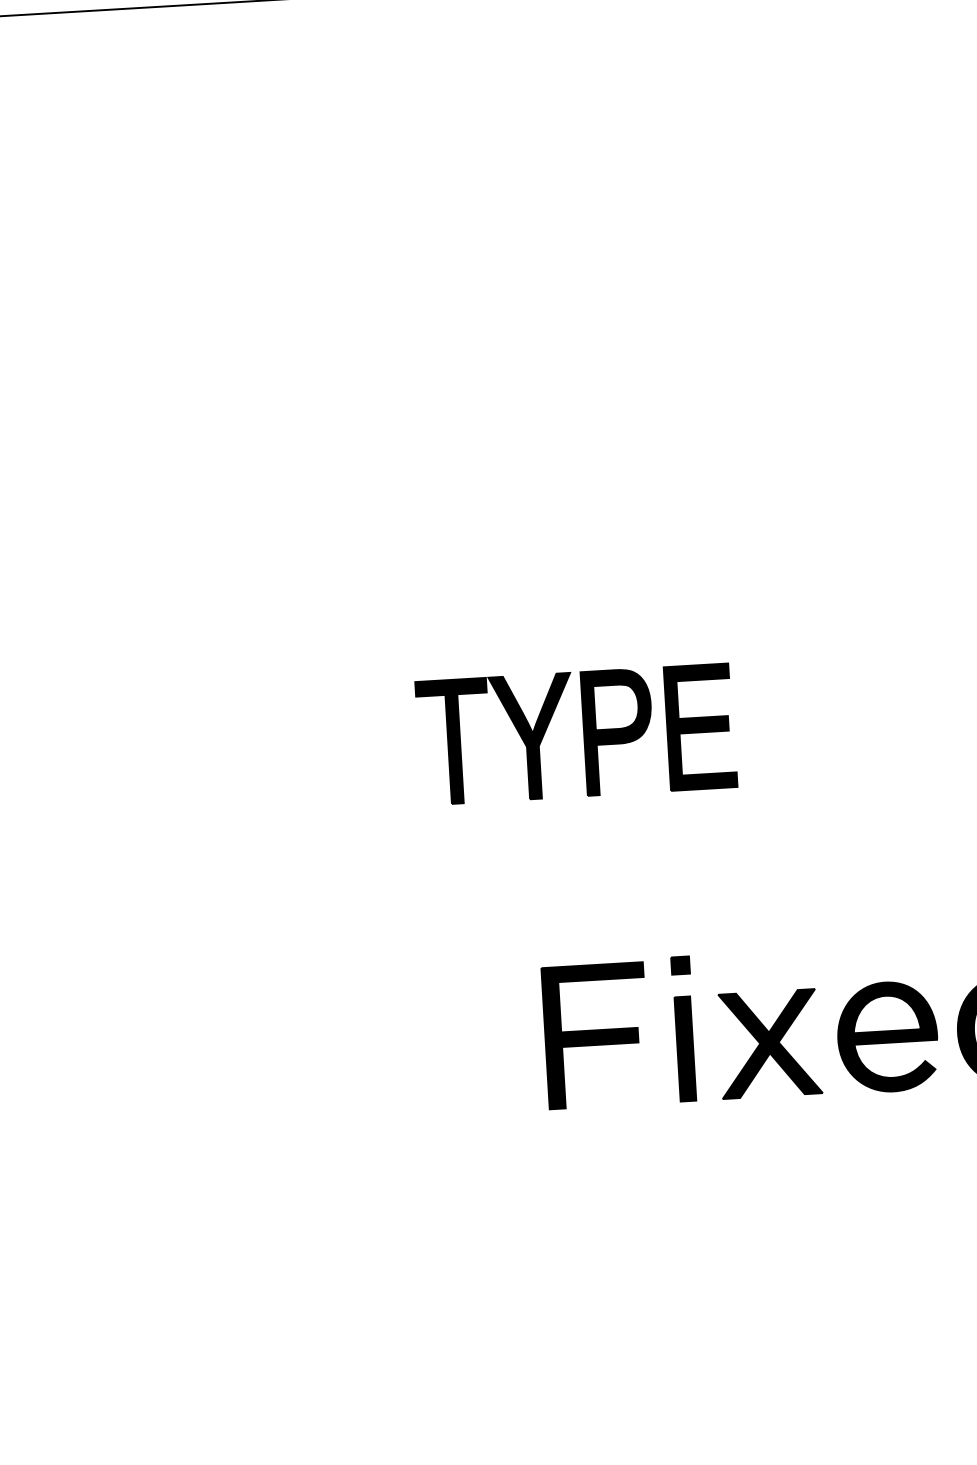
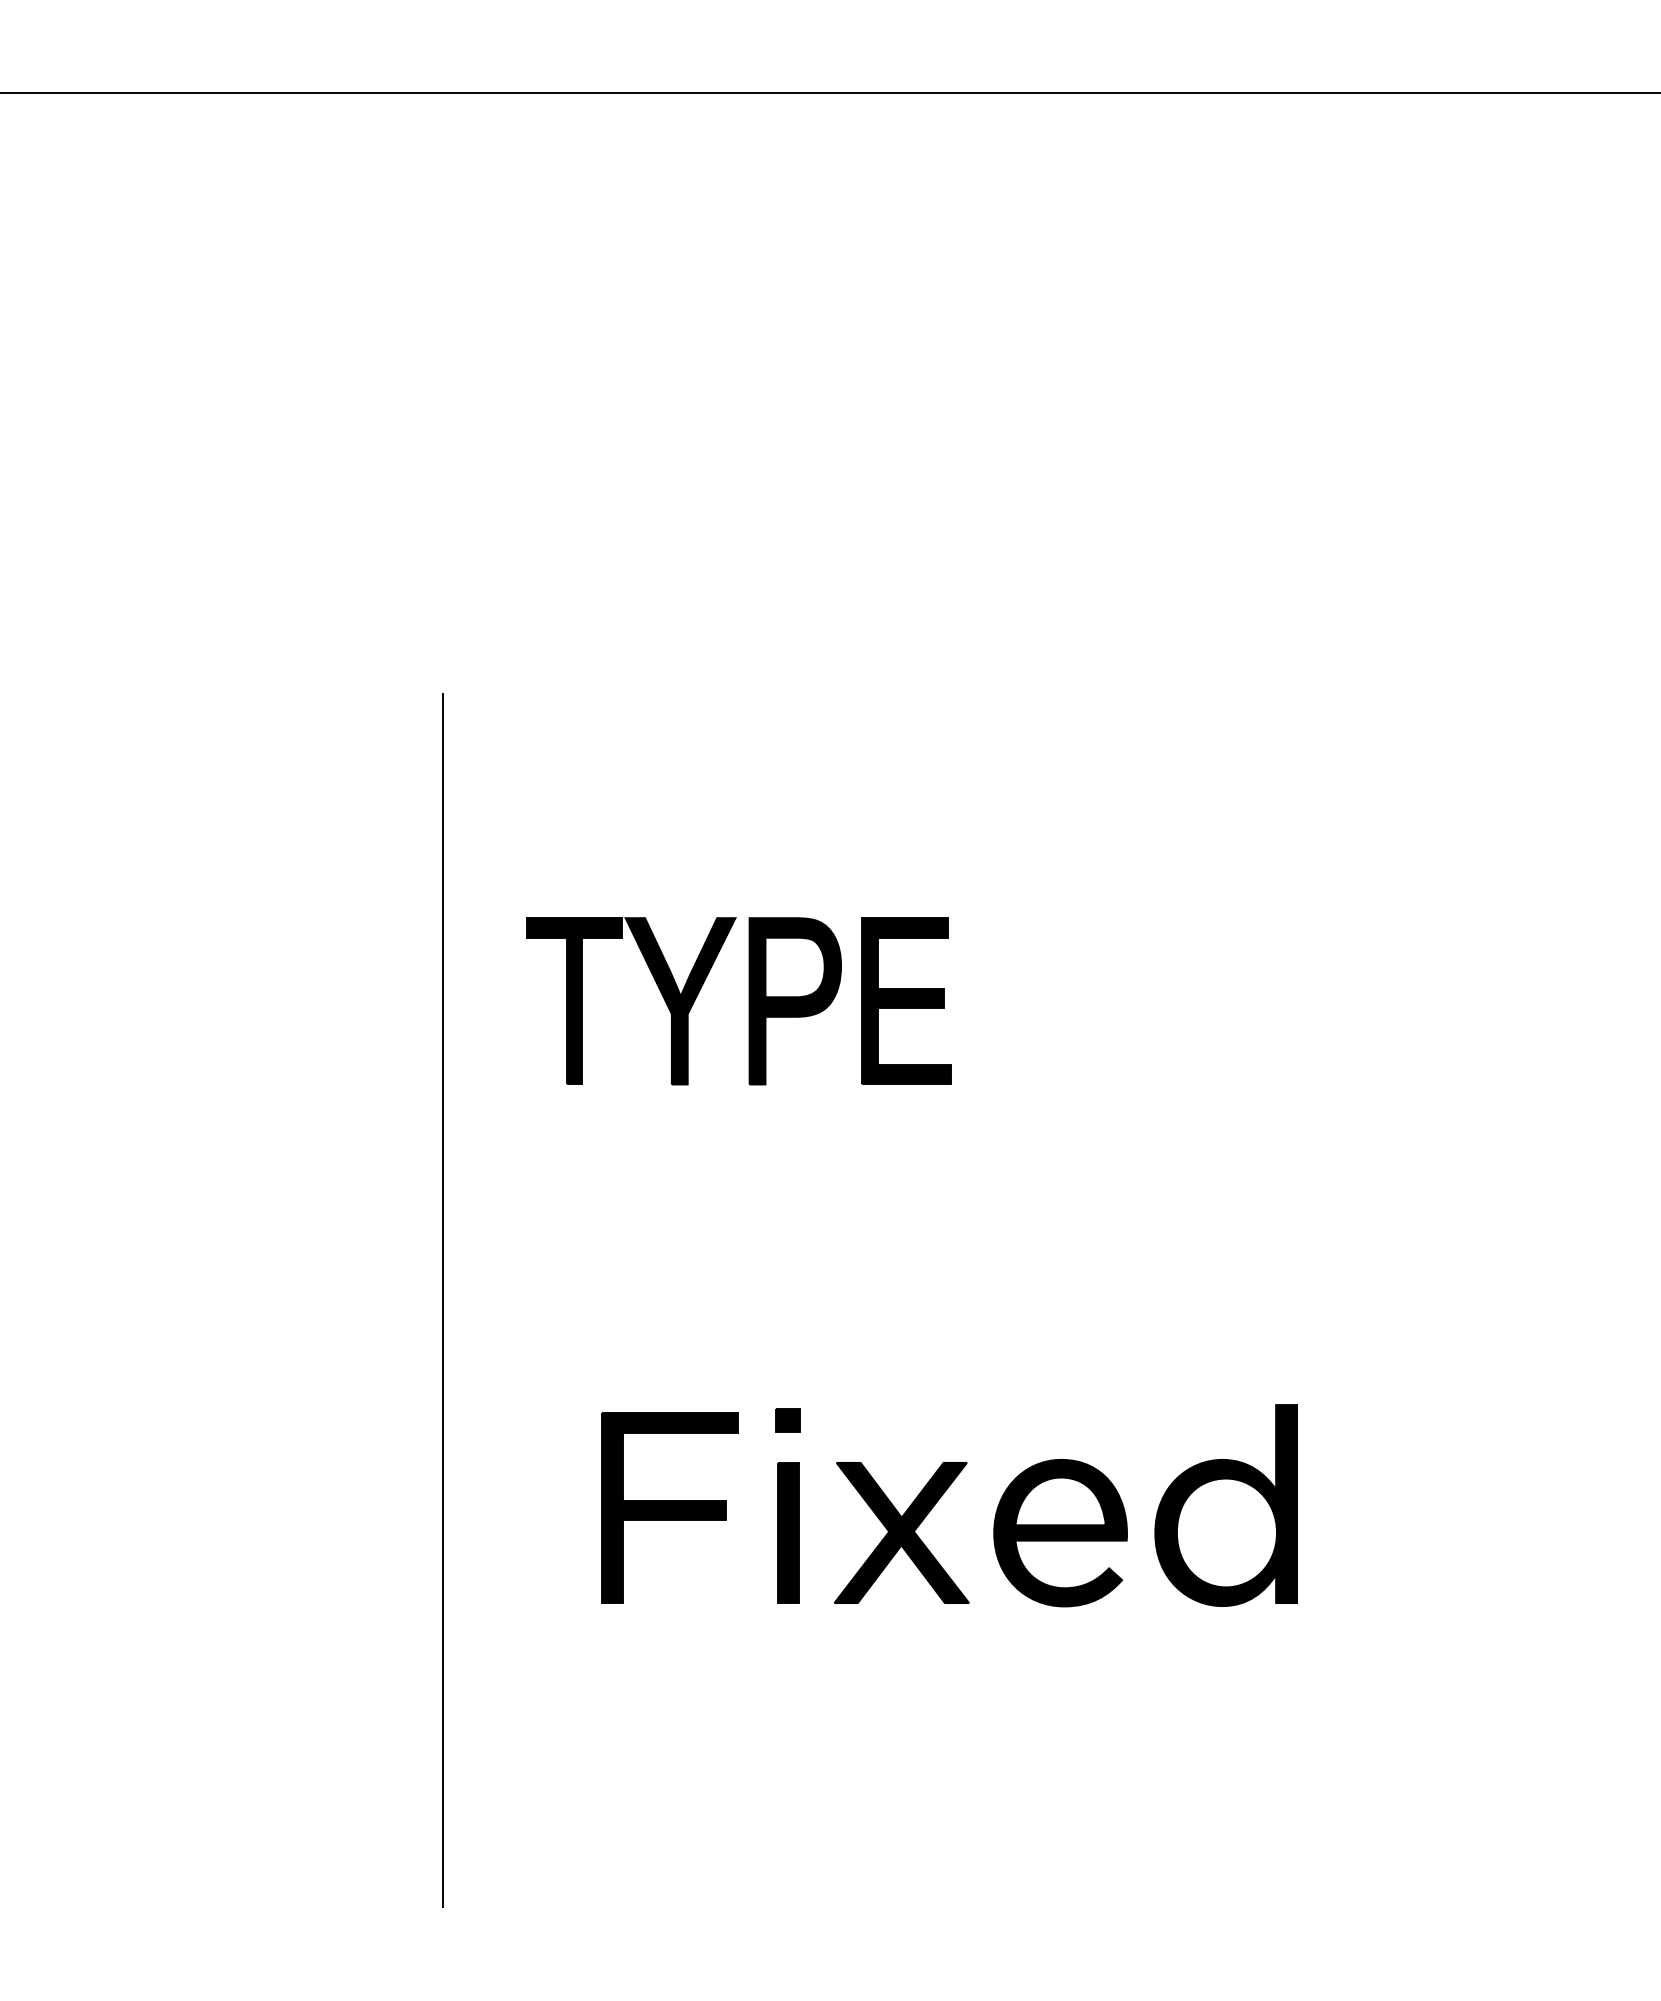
part: (583, 734) -> (748, 1001), moved
line: (418, 891) -> (442, 1300), added

